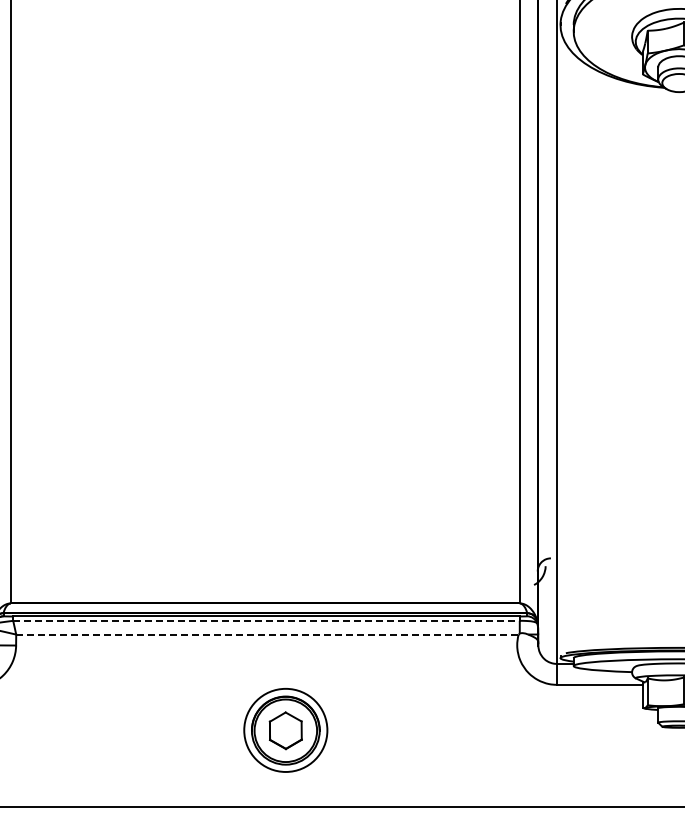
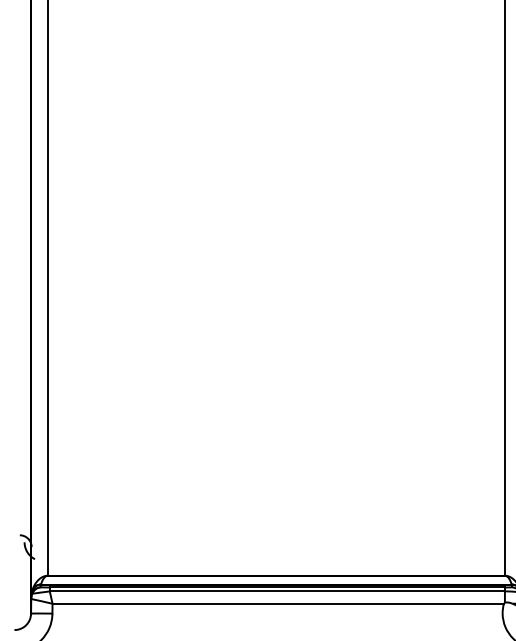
line: (267, 620) -> (278, 591), dashed -> solid
line: (267, 634) -> (278, 603), dashed -> solid

